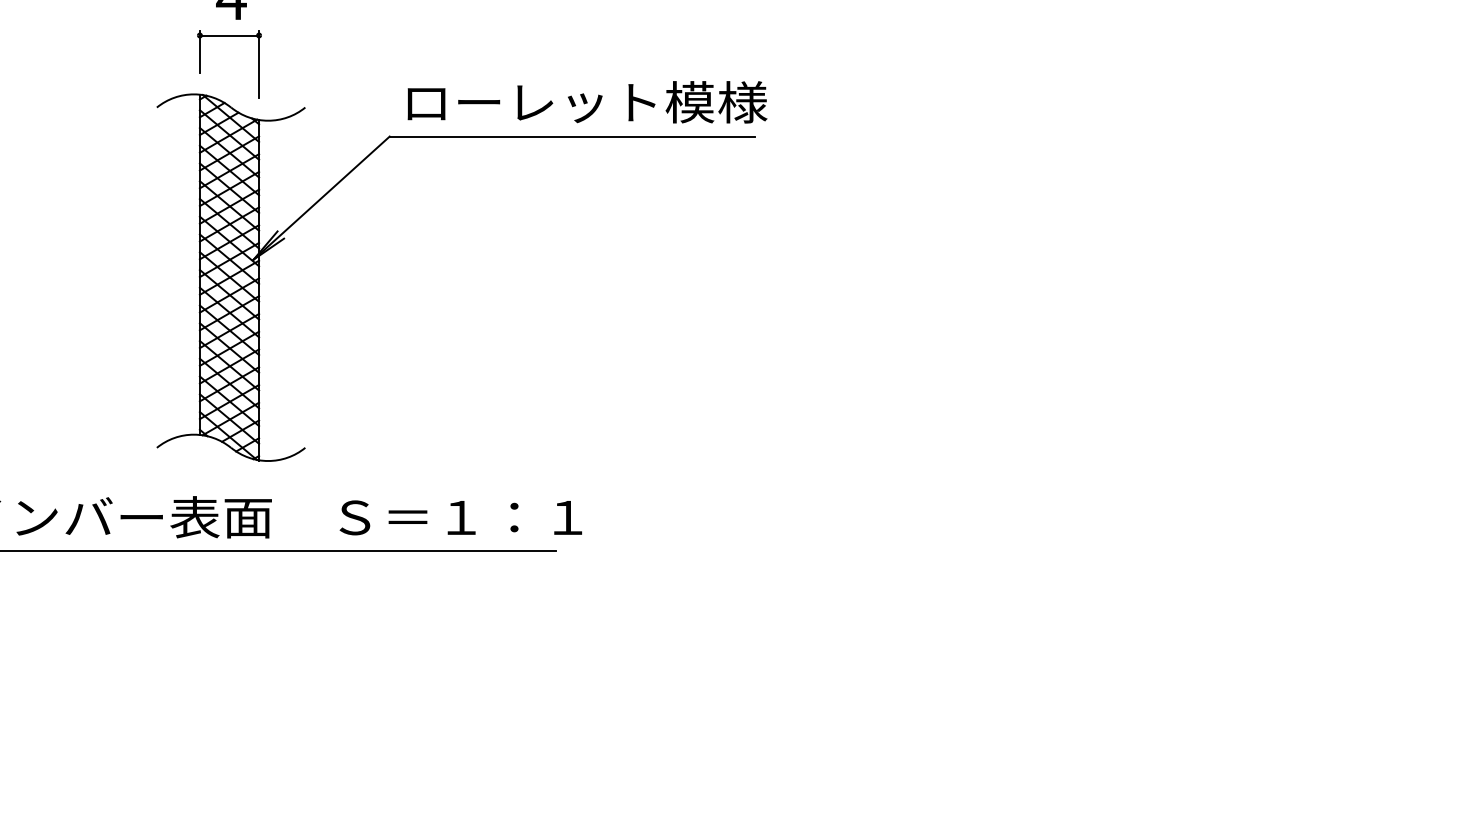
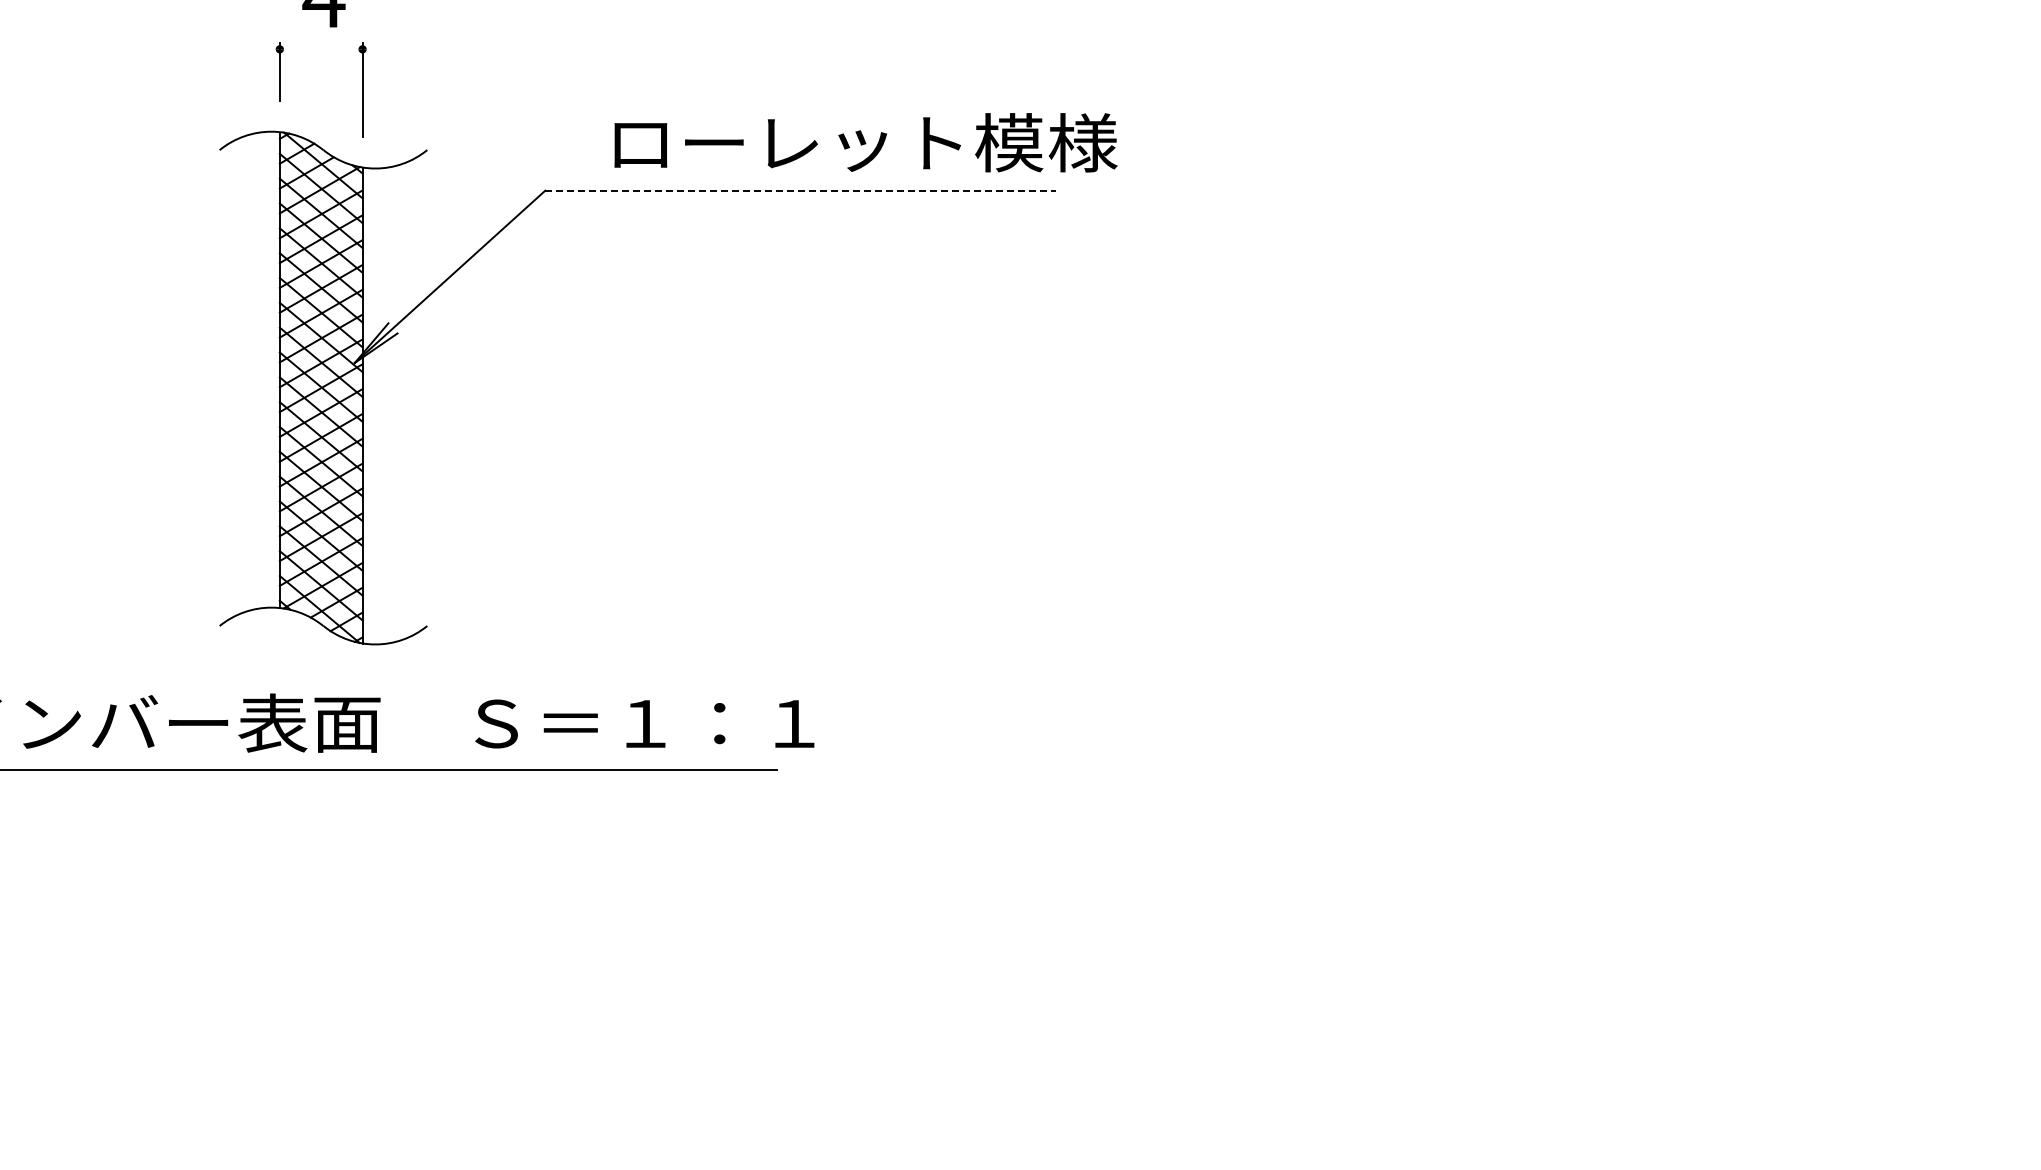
line: (229, 35) -> (320, 49), removed
text: (587, 102) -> (865, 142), moved
line: (572, 136) -> (800, 190), solid -> dashed

